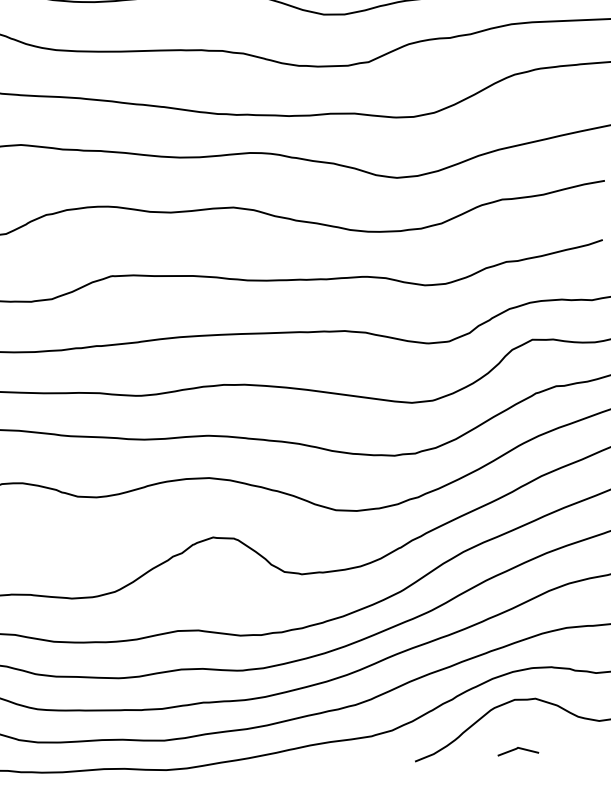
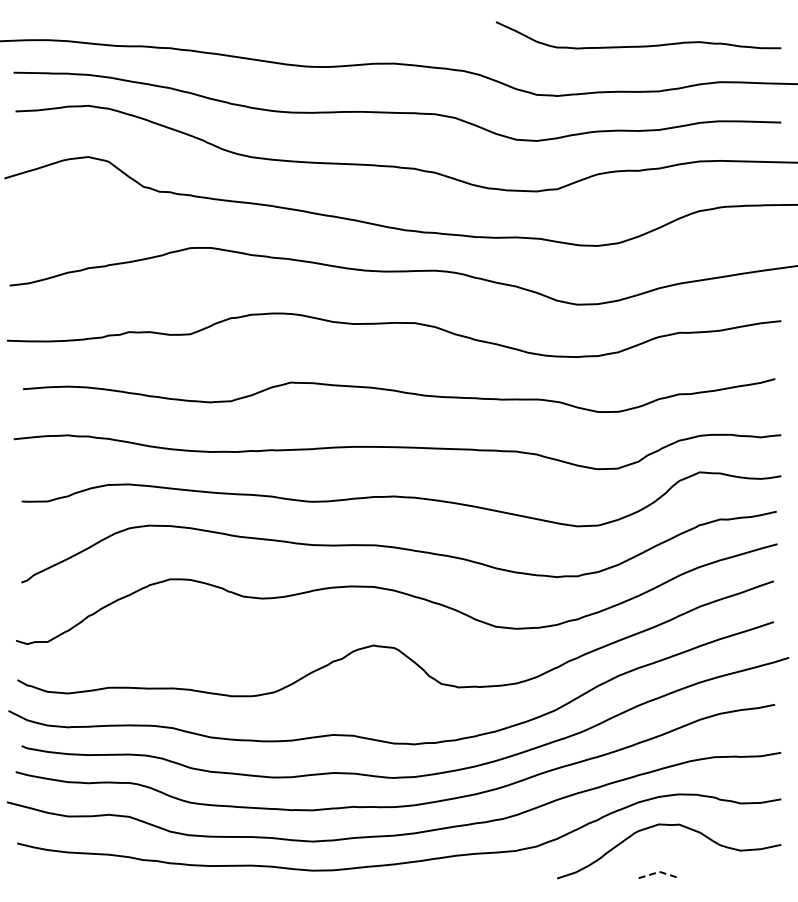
line: (518, 747) -> (659, 871), solid -> dashed

